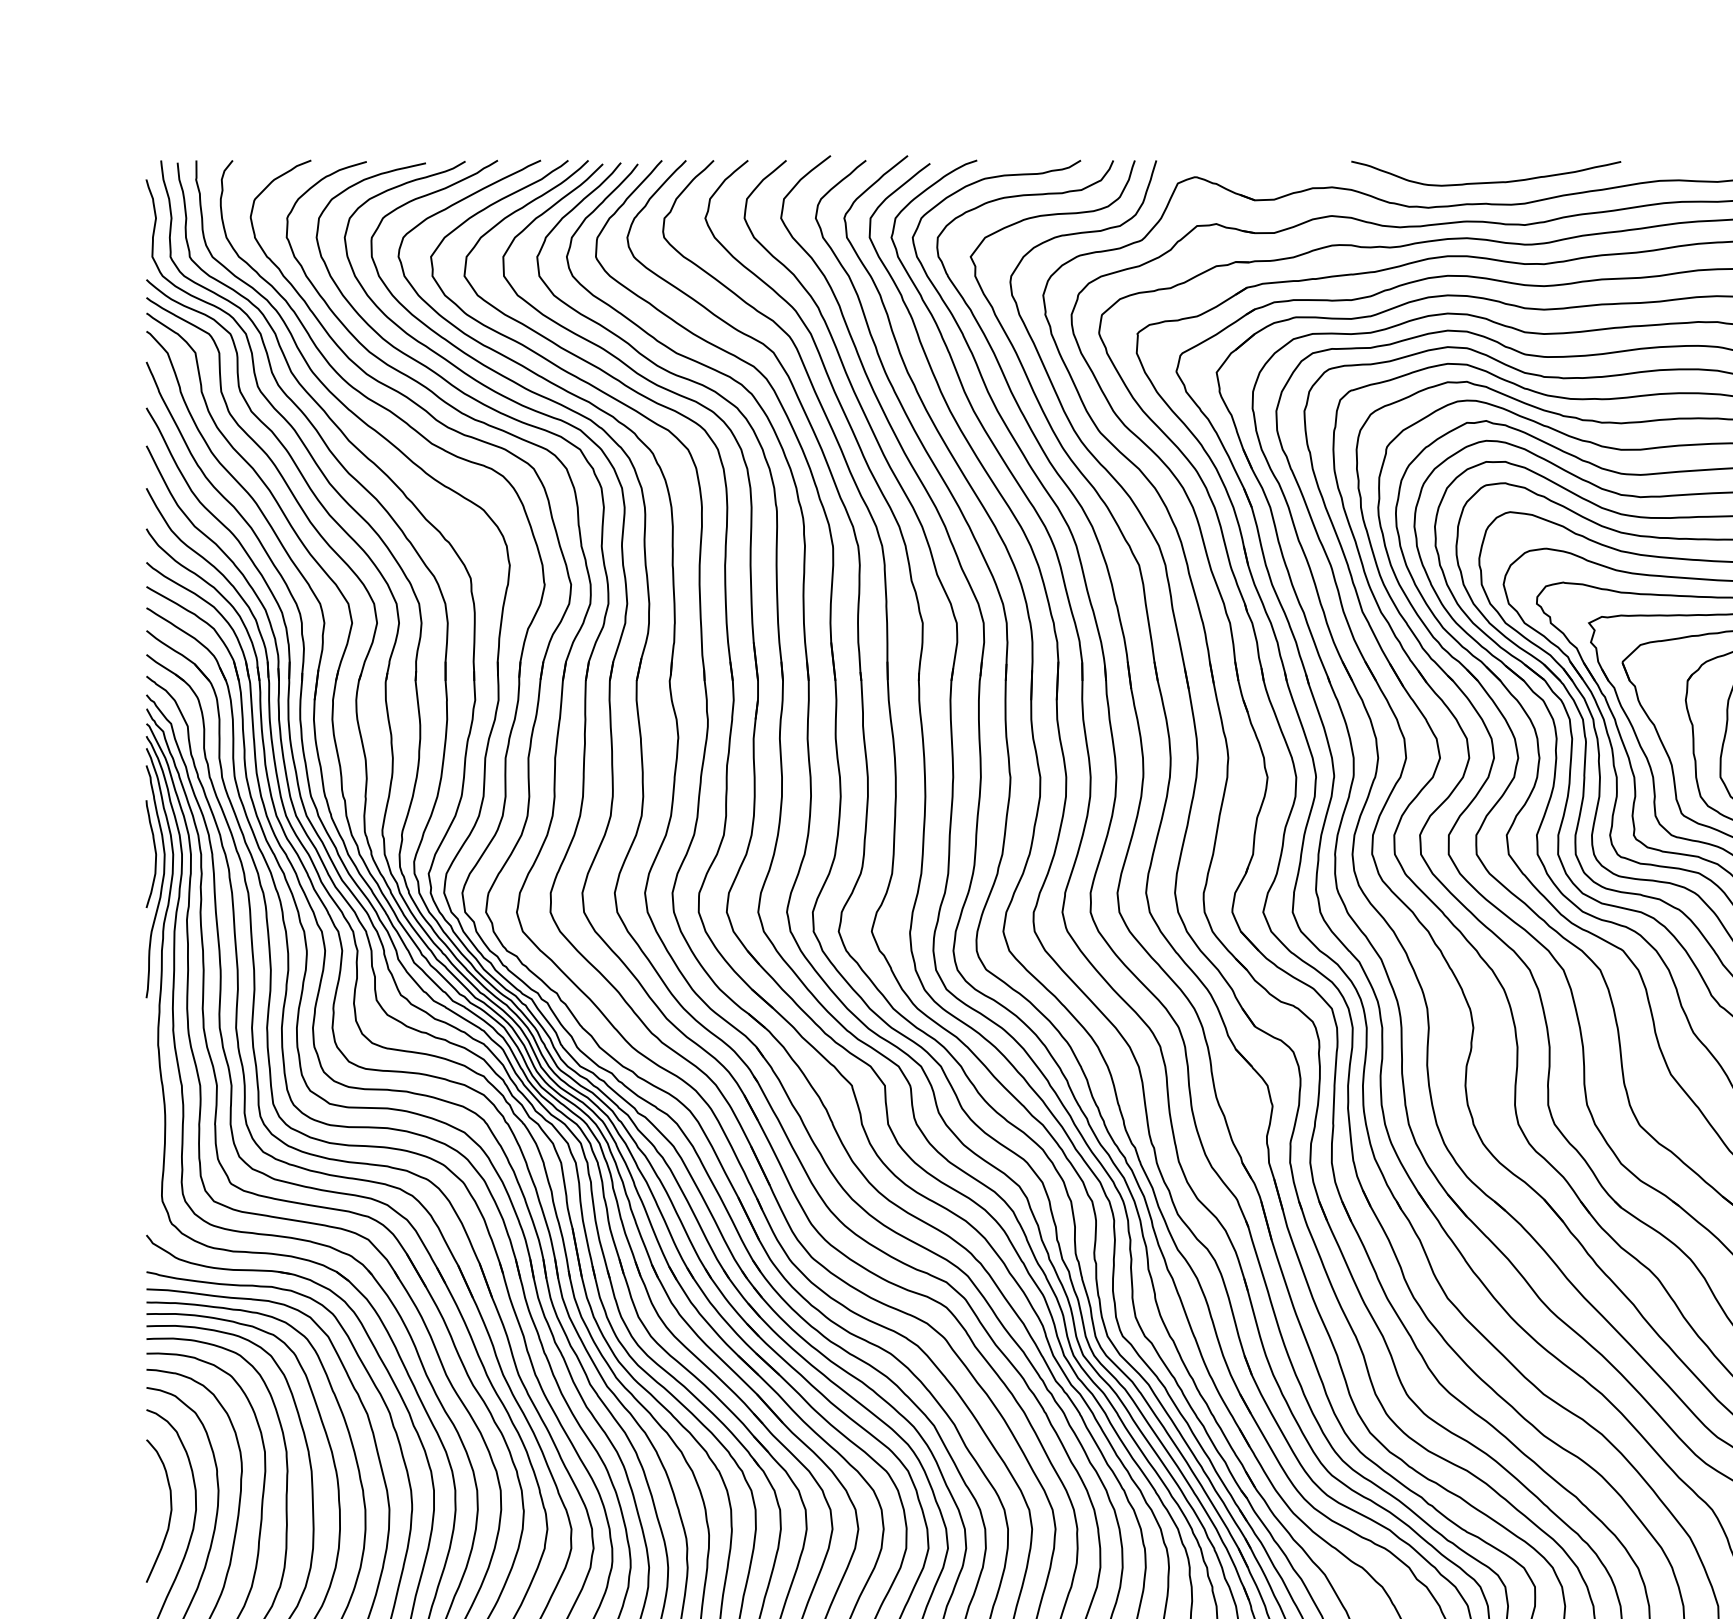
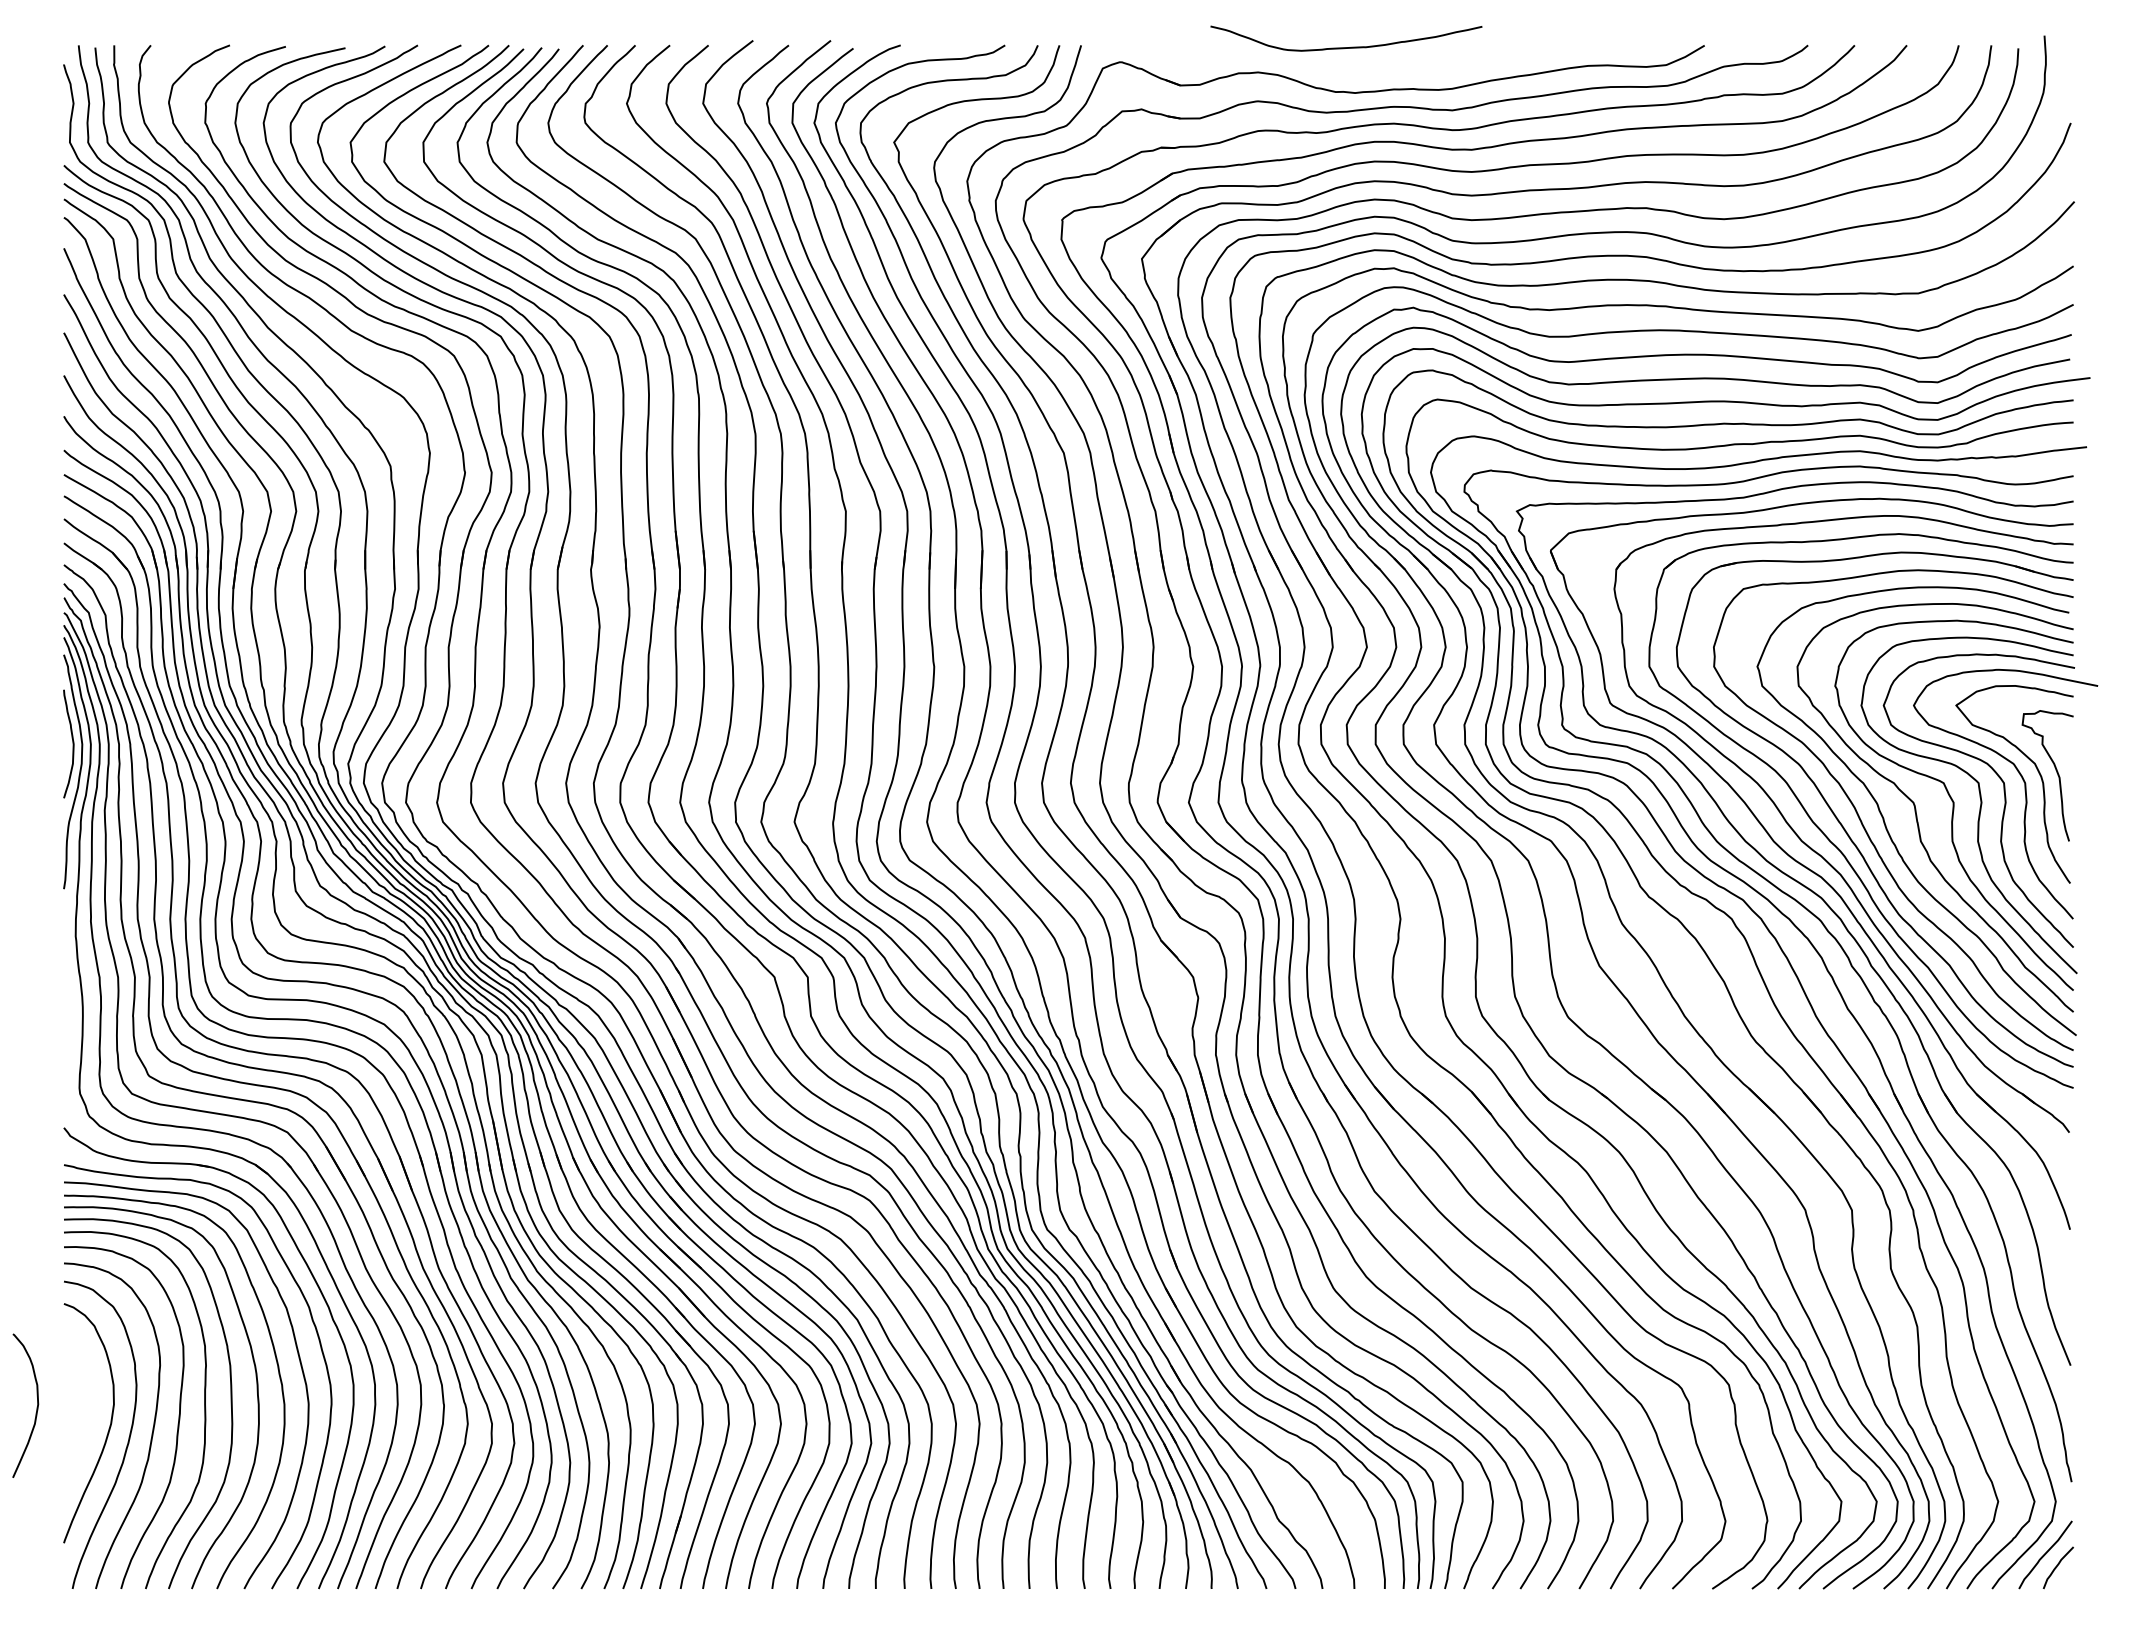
curve: (1486, 182) -> (1346, 47), moved
curve: (169, 1512) -> (36, 1407), moved

